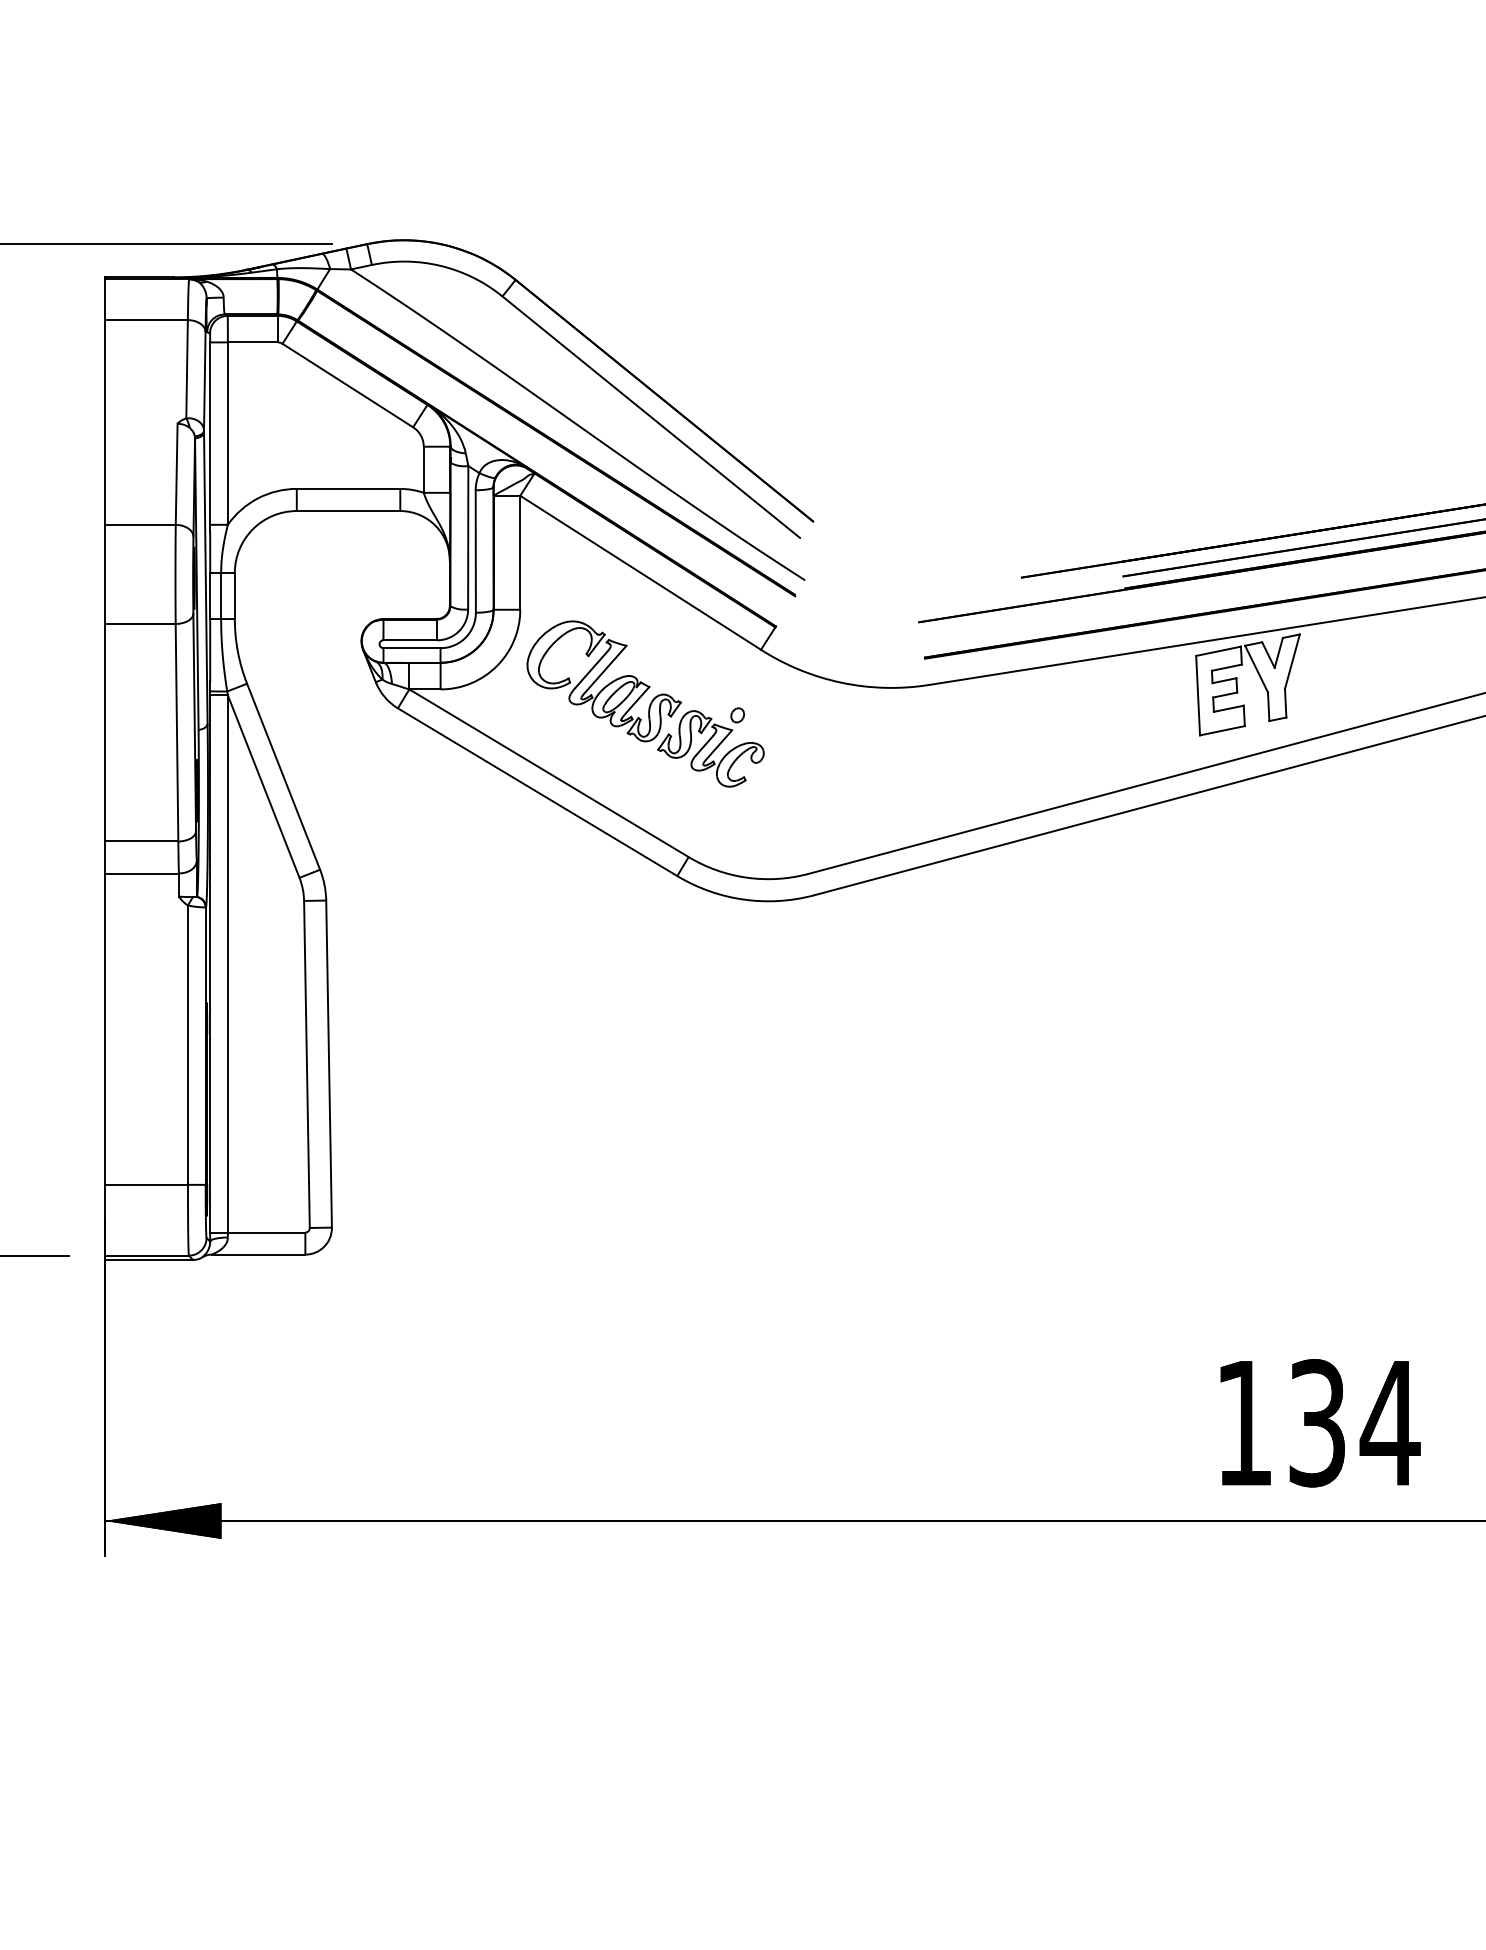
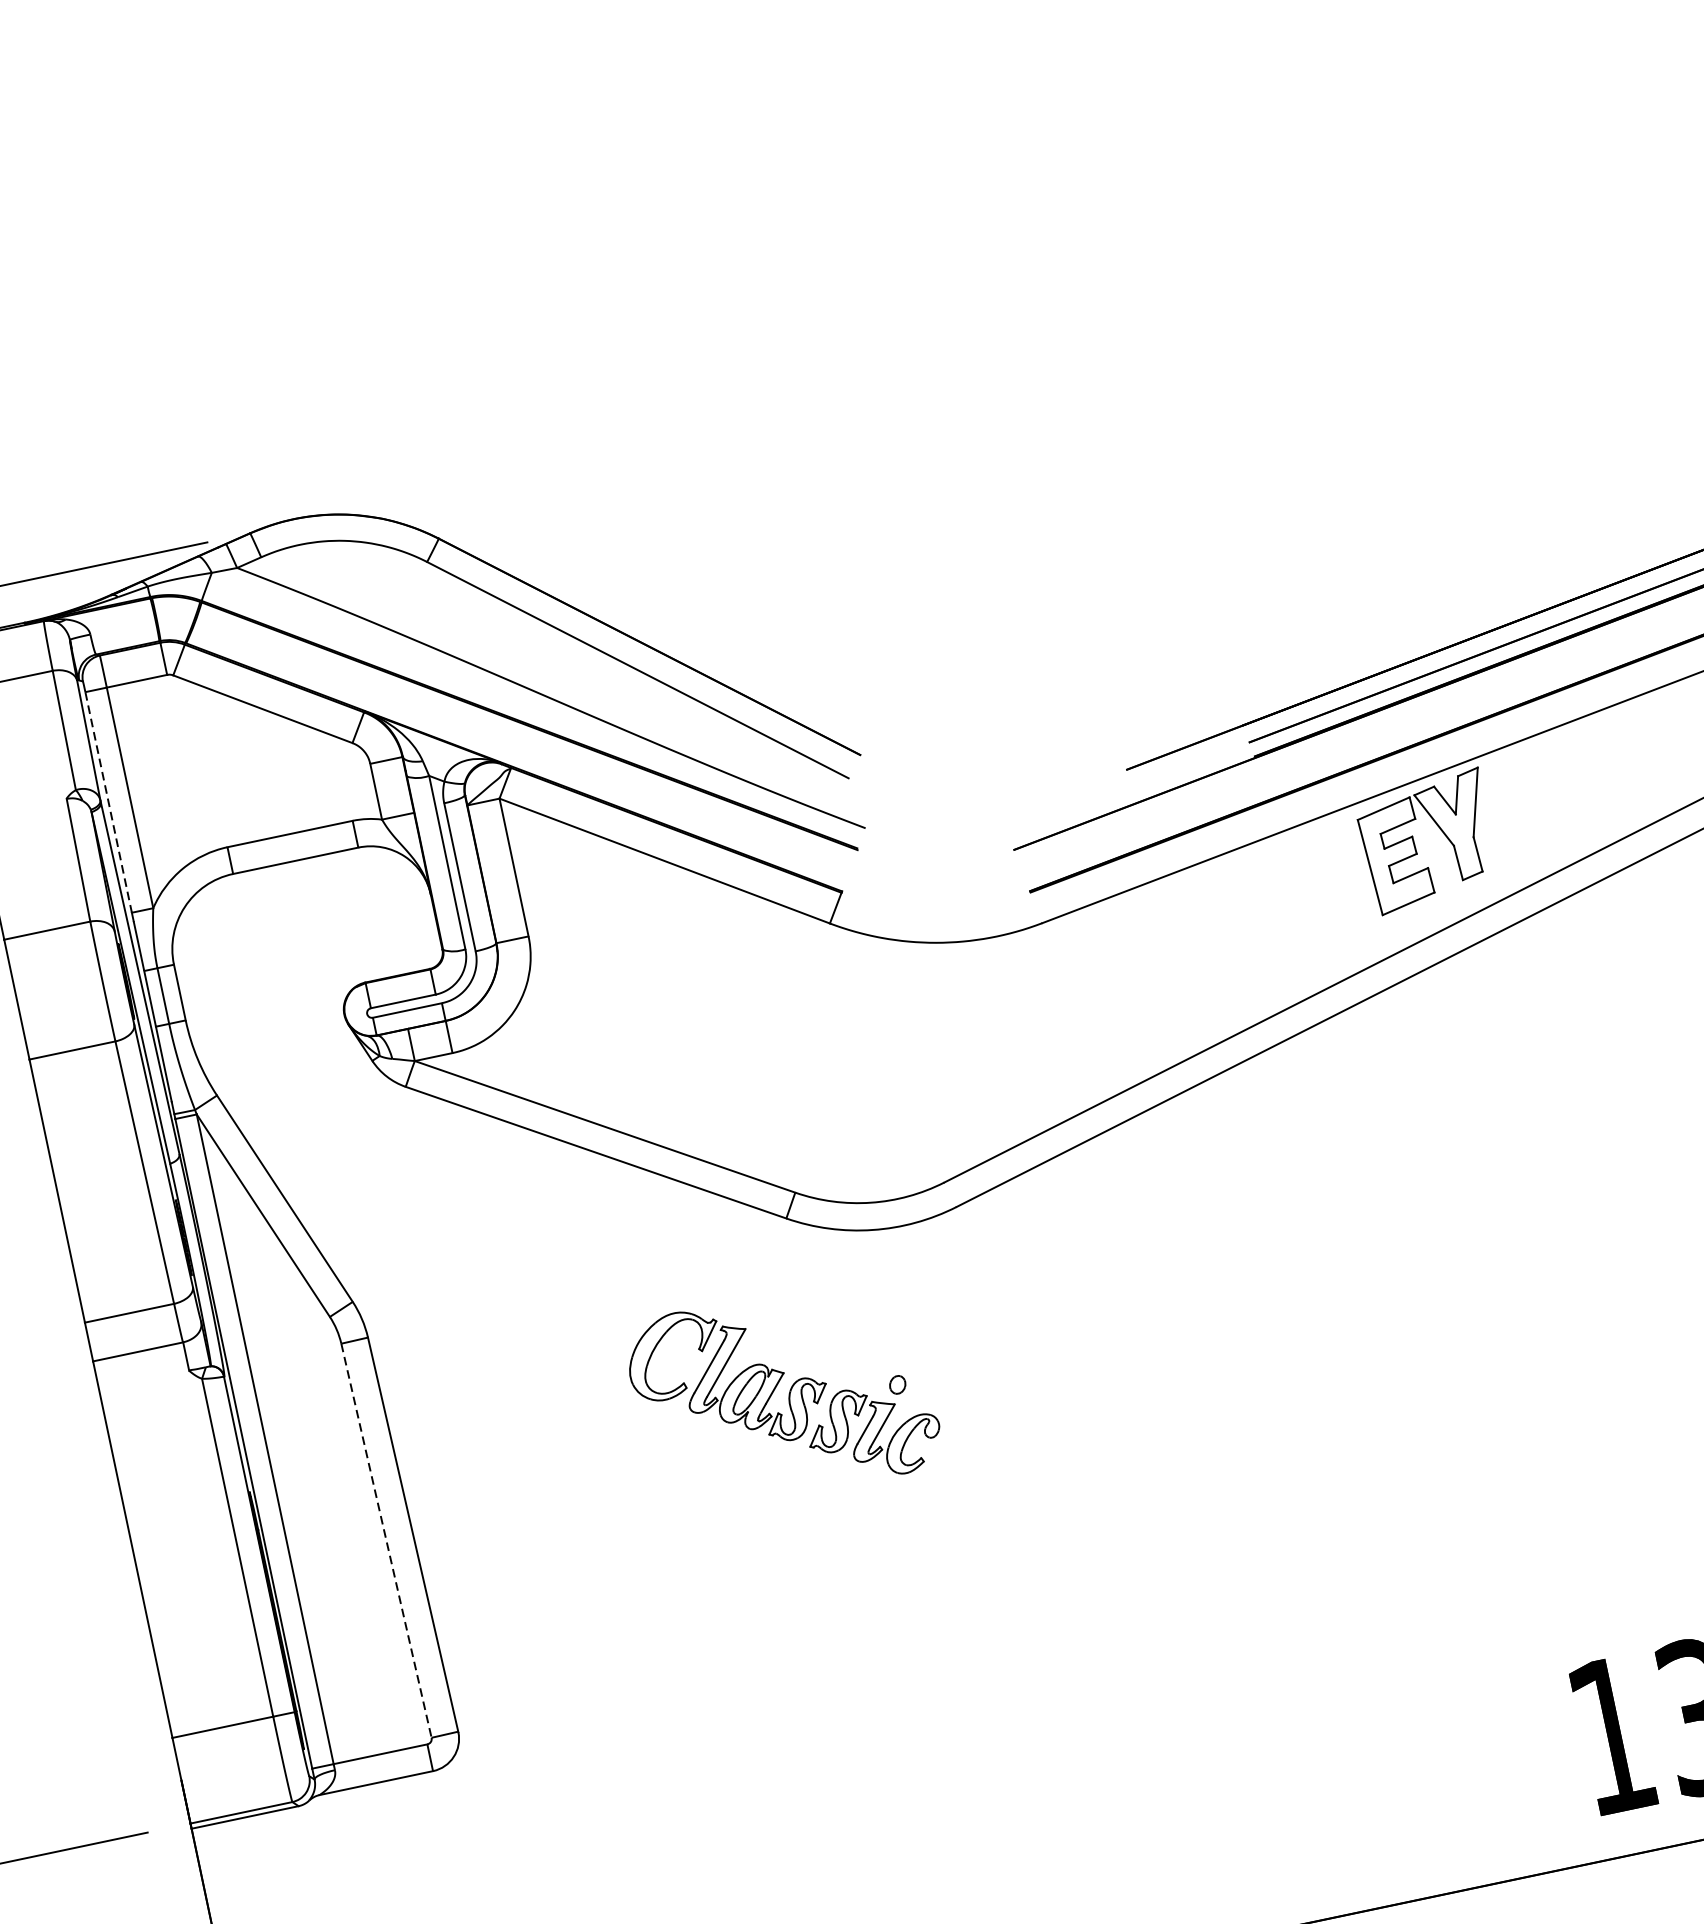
line: (210, 434) -> (109, 803), solid -> dashed
part: (645, 703) -> (783, 1394), moved
line: (306, 1064) -> (385, 1540), solid -> dashed

